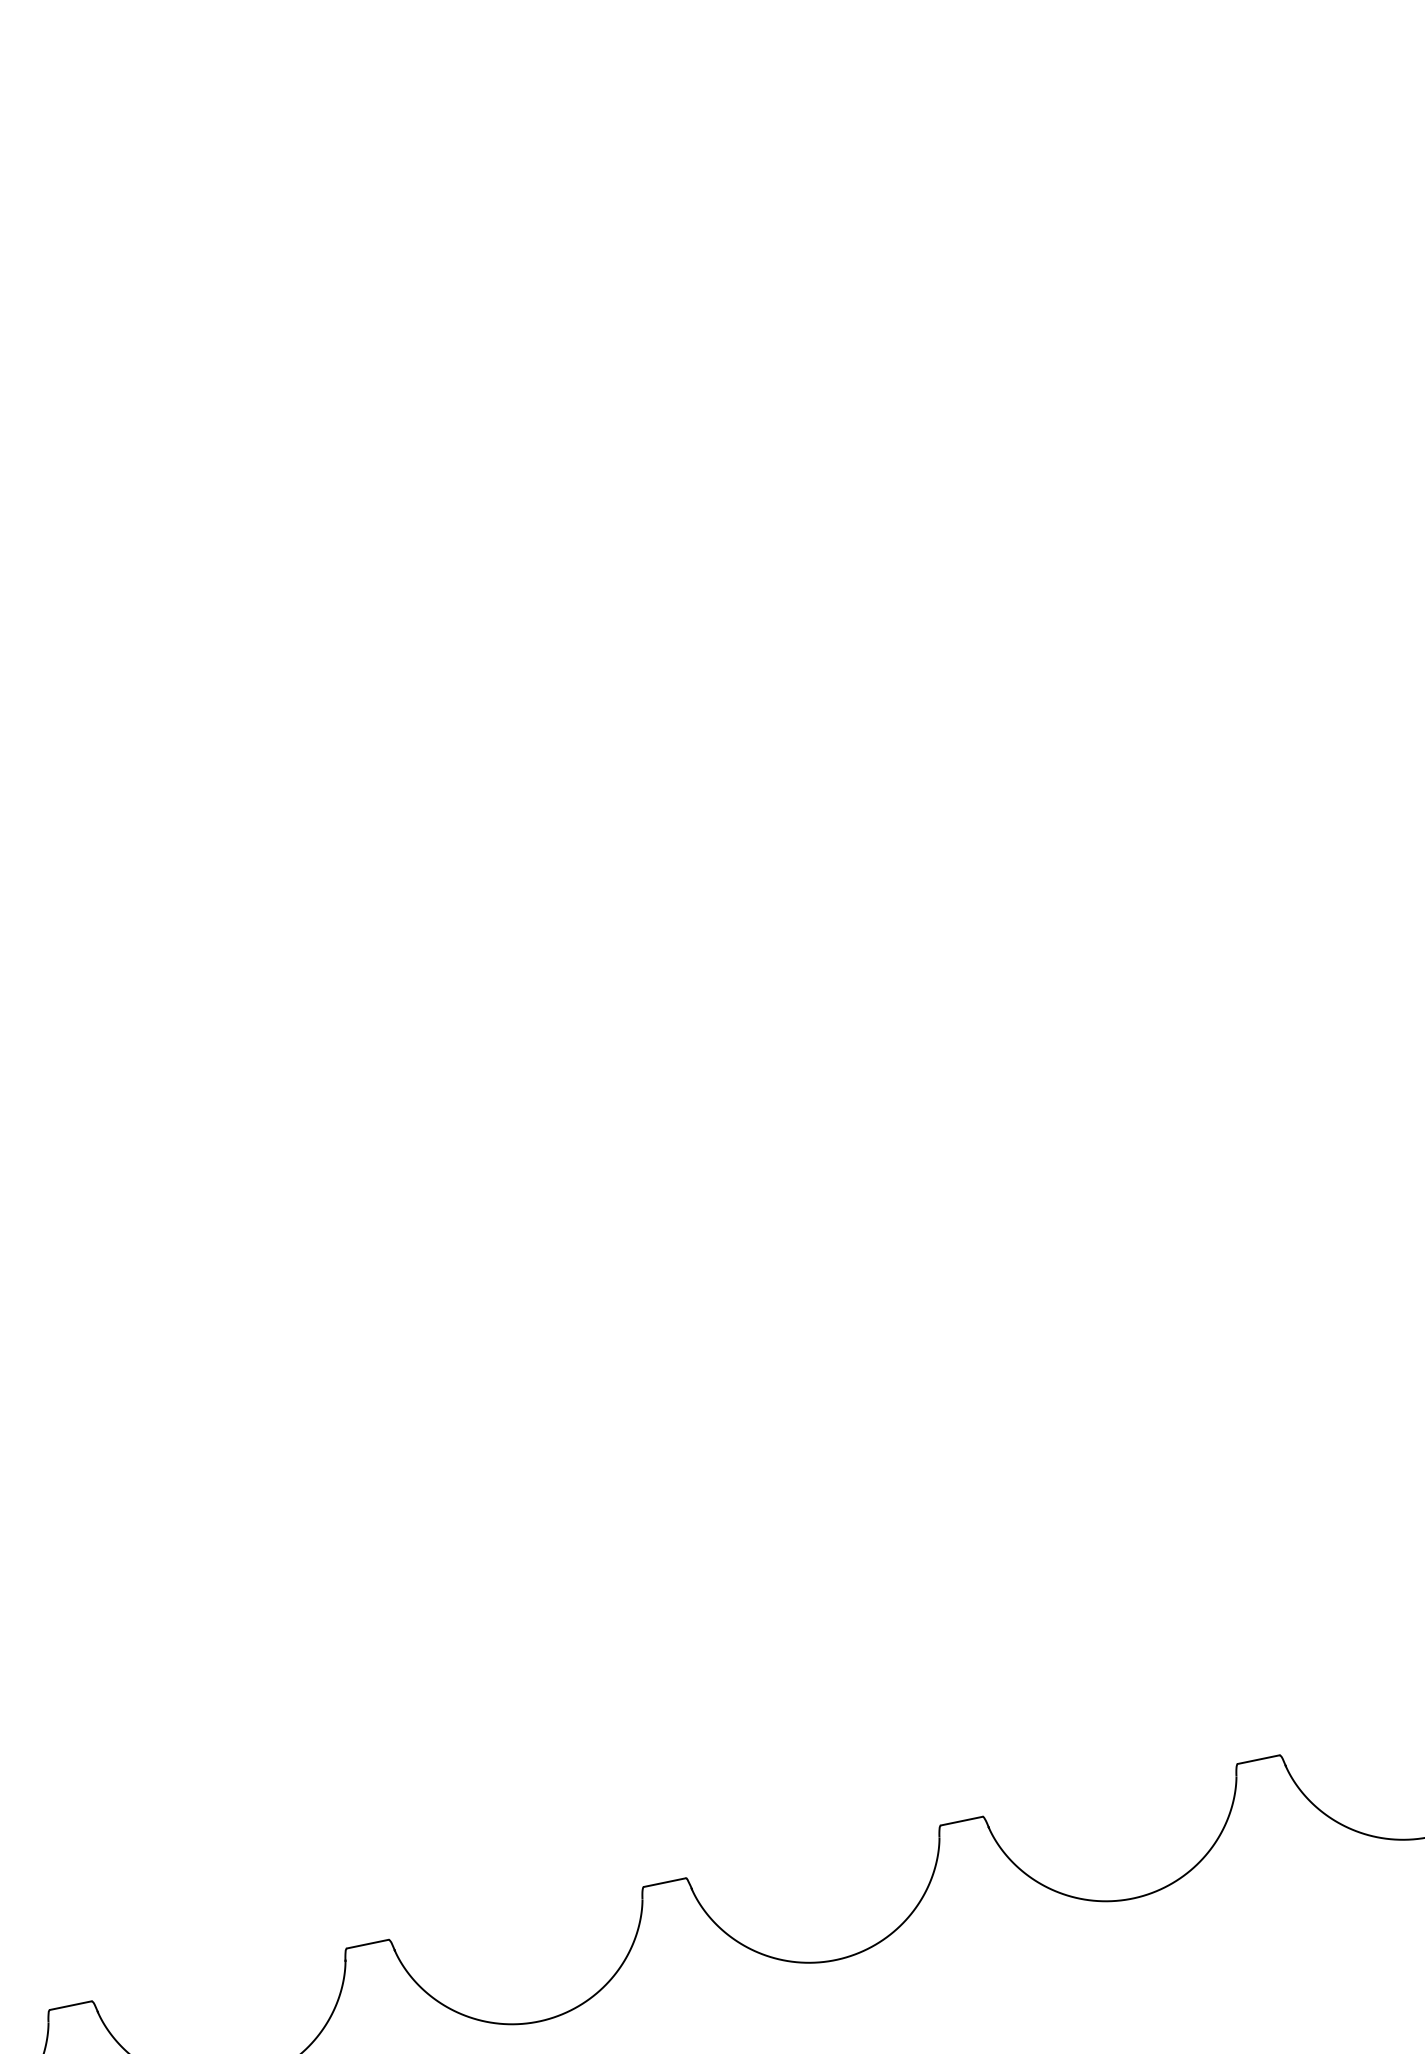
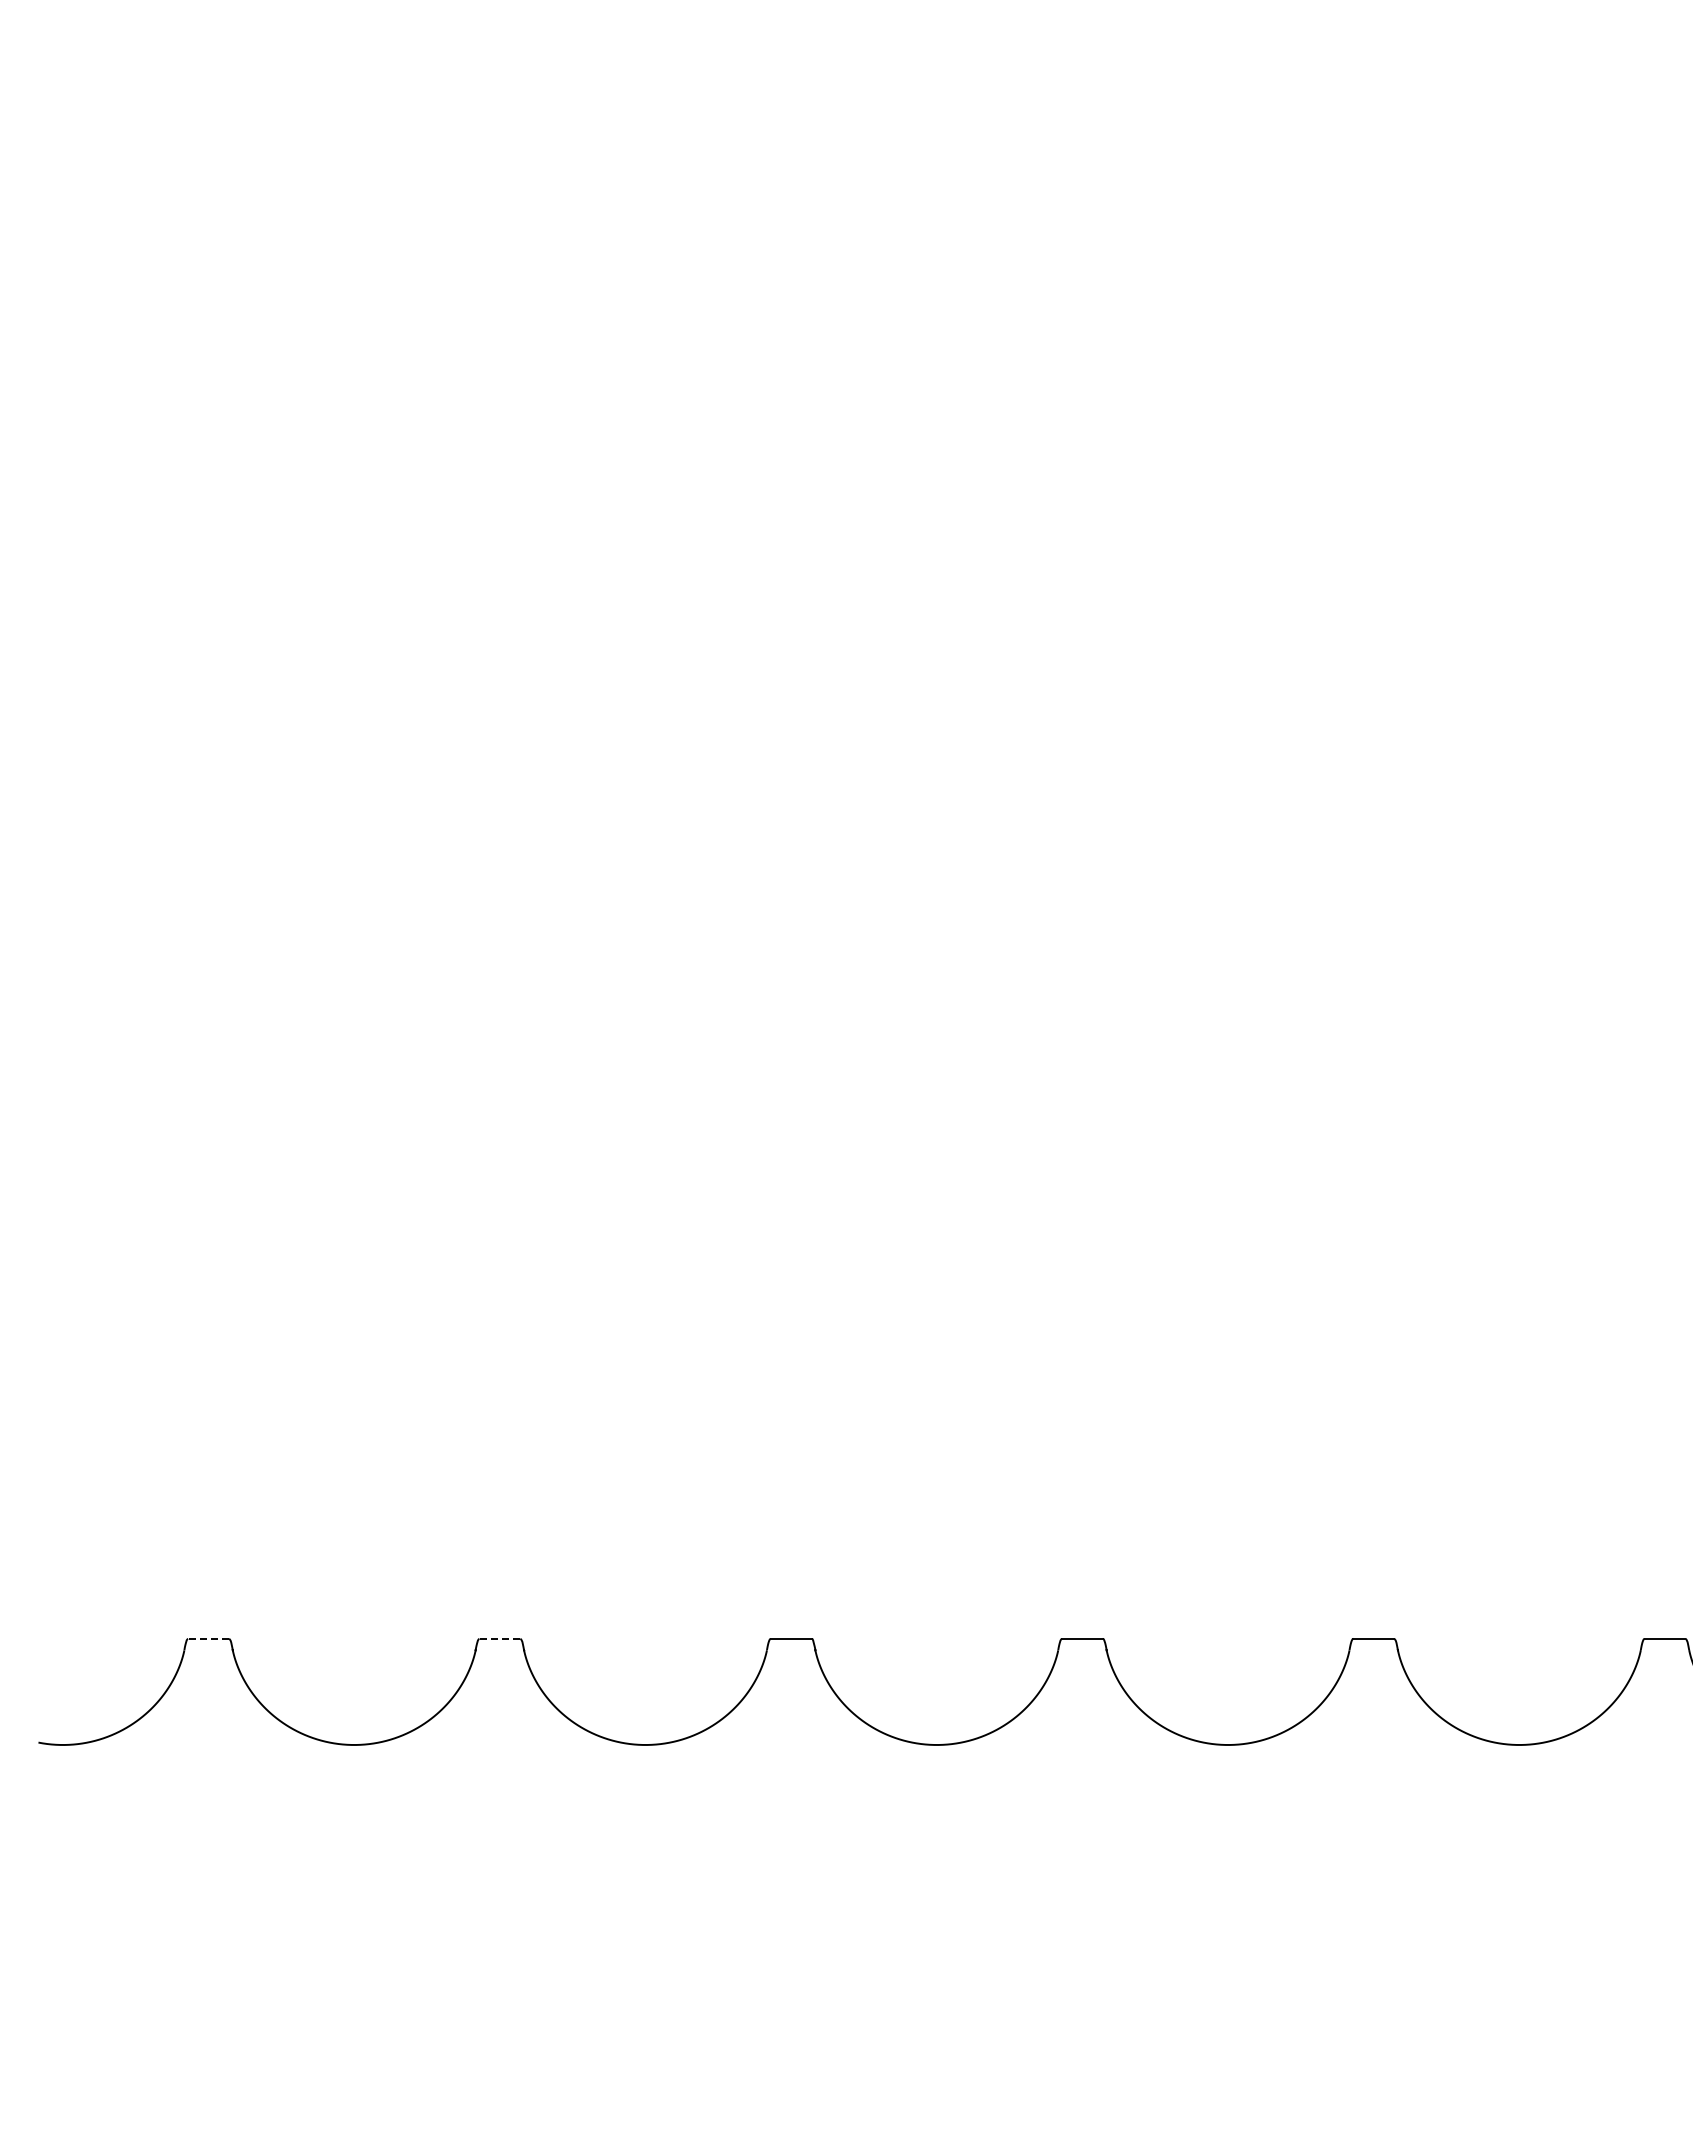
line: (367, 1943) -> (499, 1638), solid -> dashed
line: (70, 2005) -> (208, 1638), solid -> dashed

